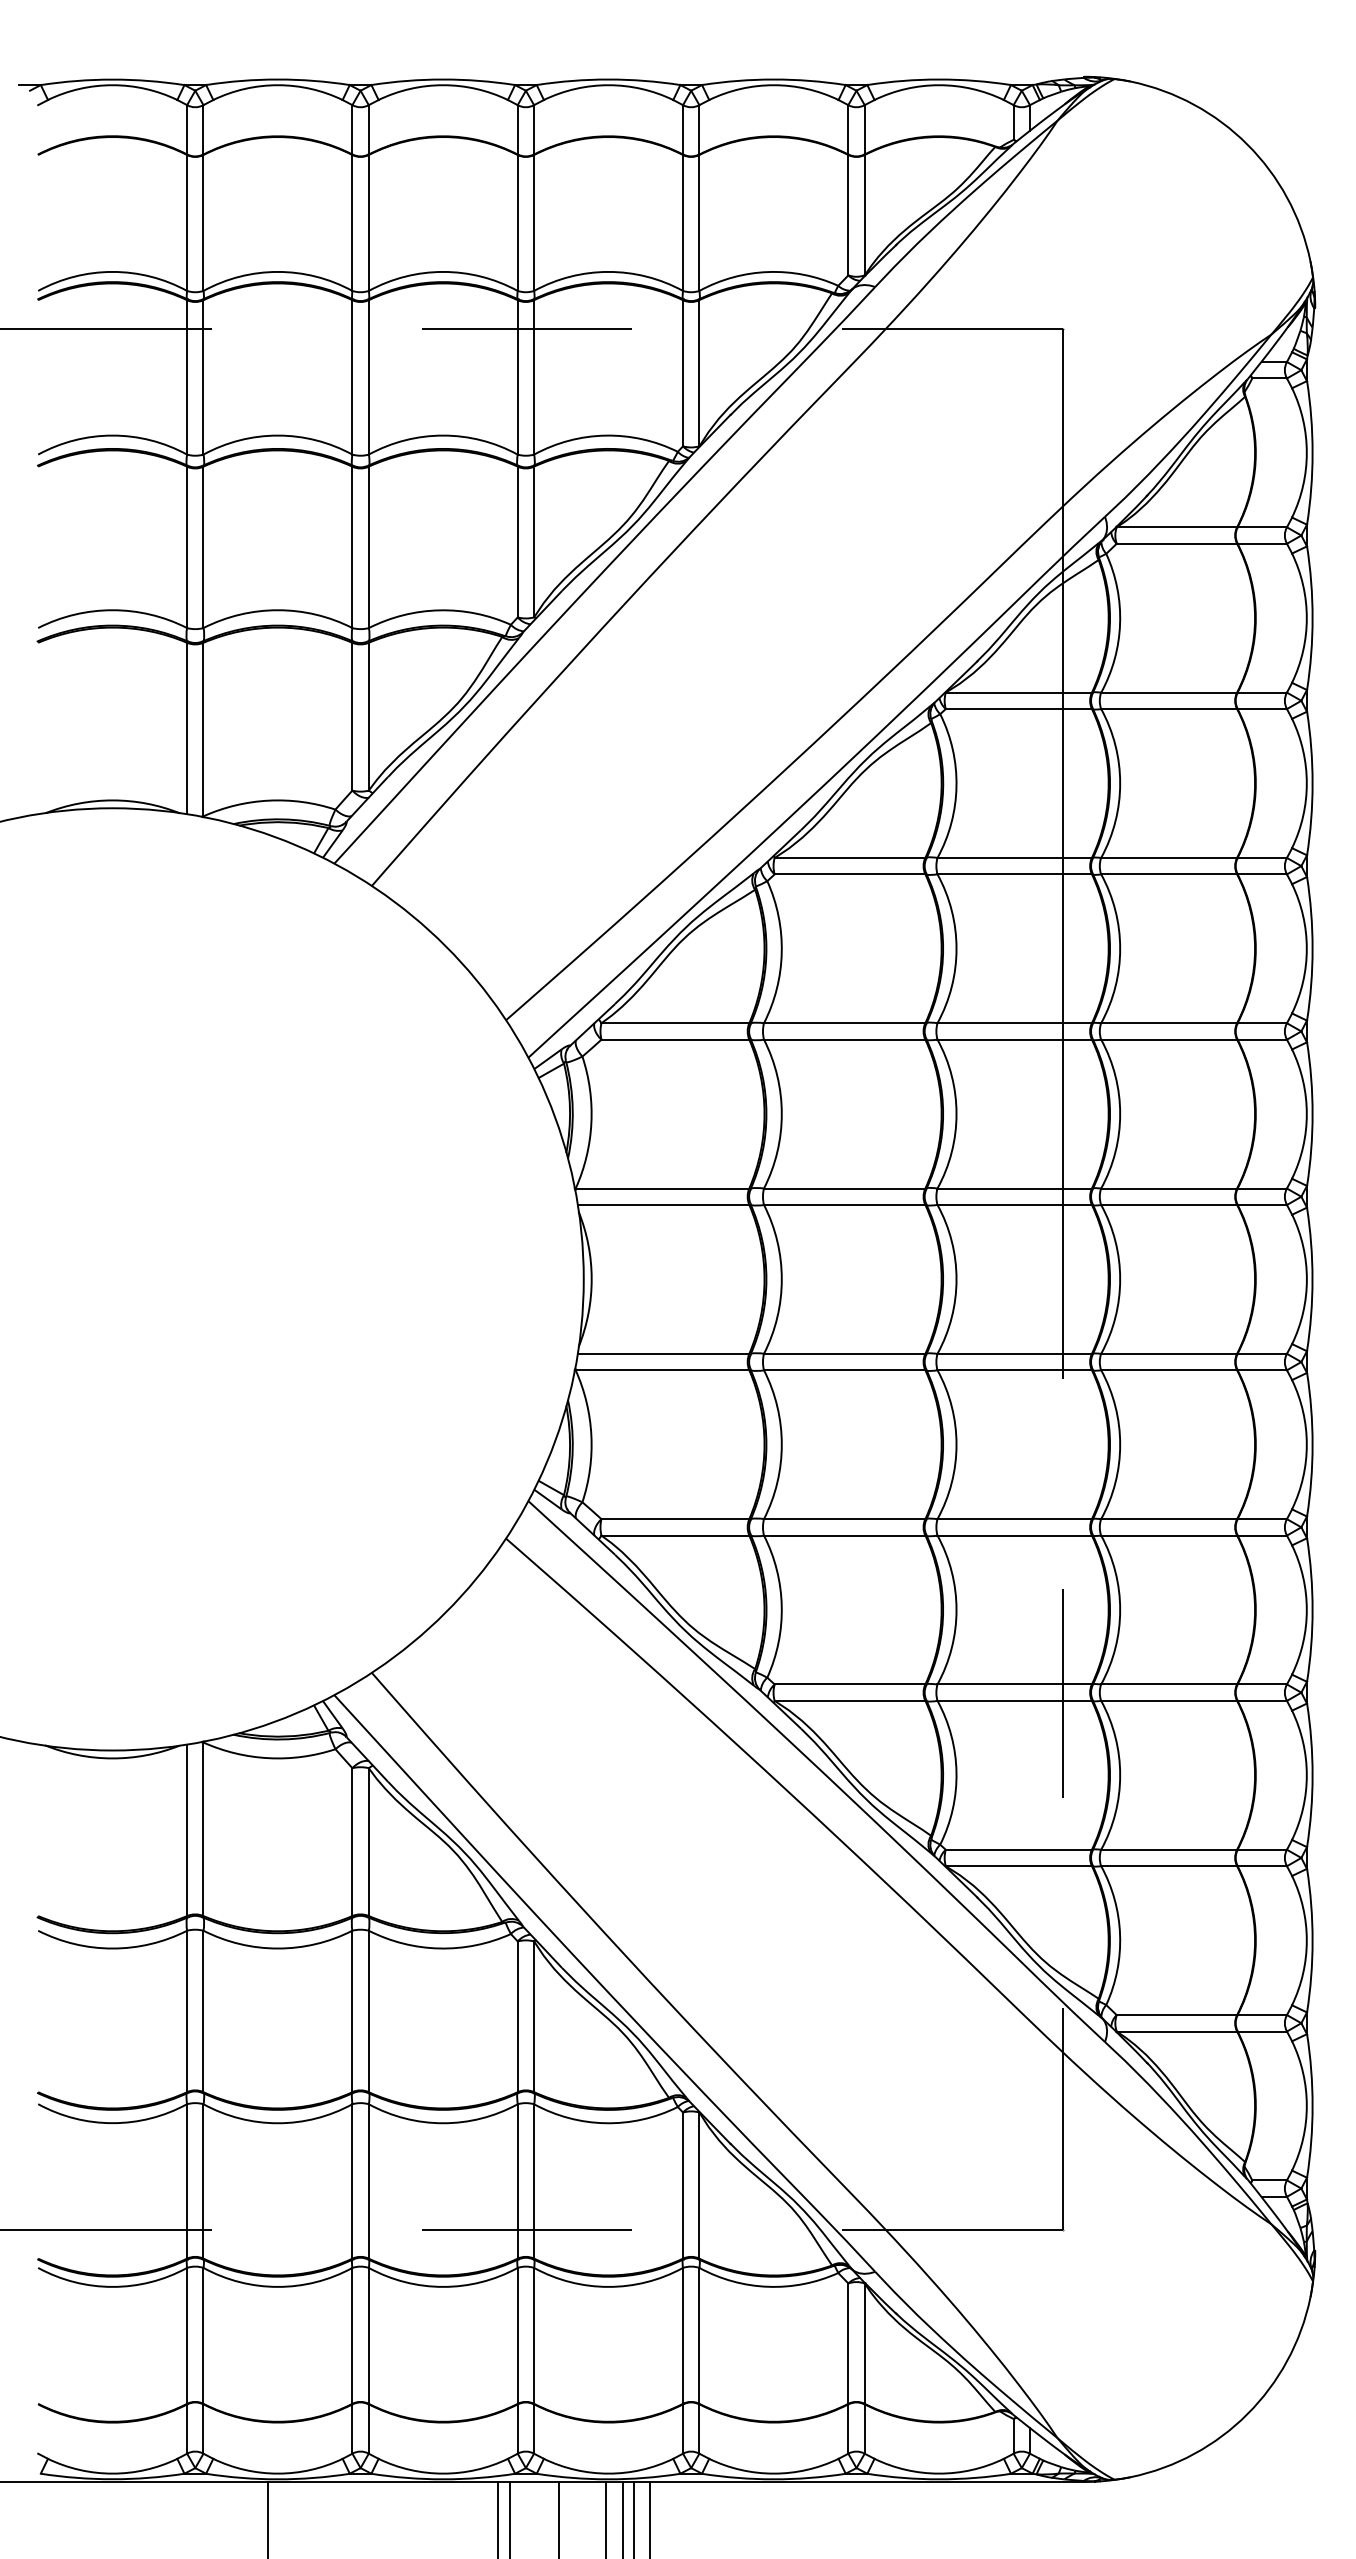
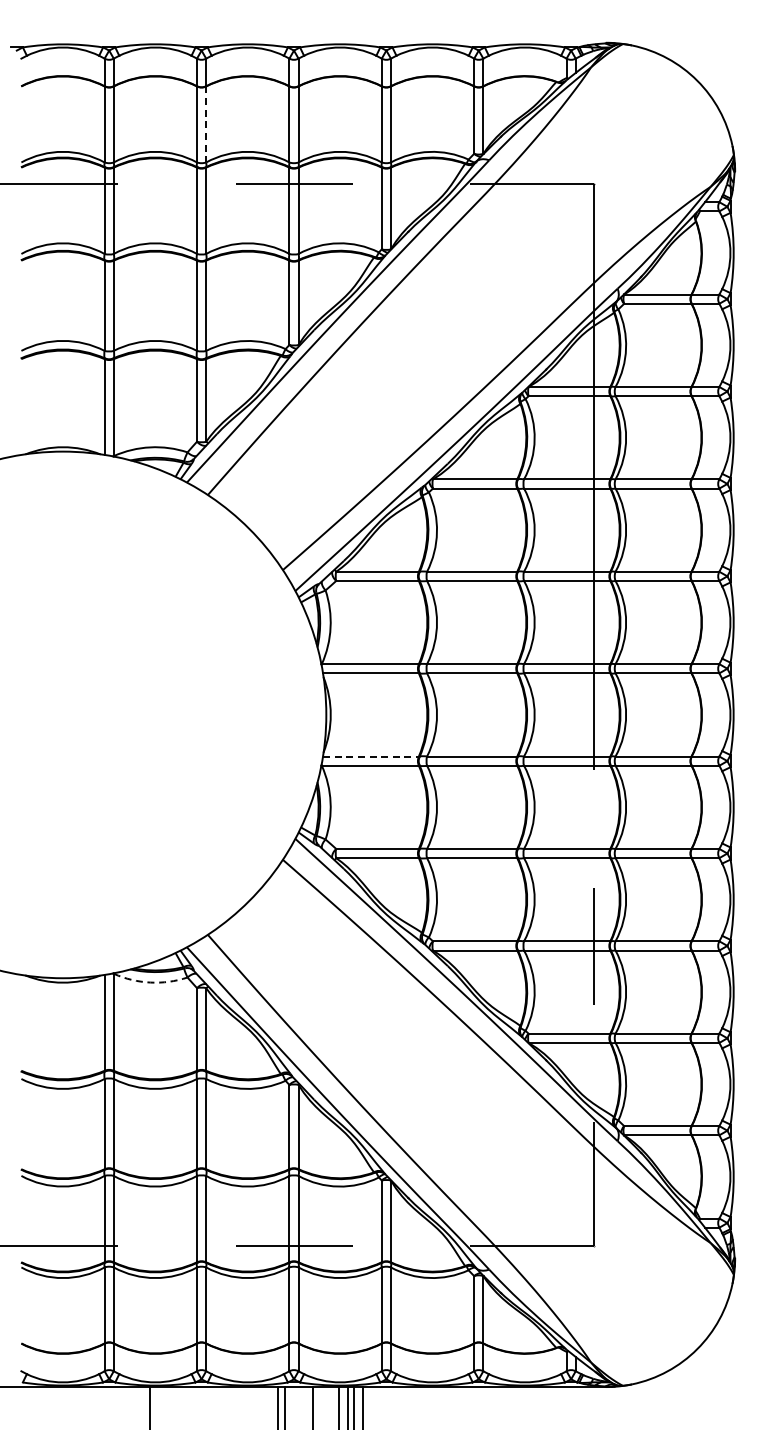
line: (369, 222) -> (206, 124), solid -> dashed
line: (662, 1353) -> (370, 756), solid -> dashed
arc: (269, 1758) -> (150, 982), solid -> dashed

